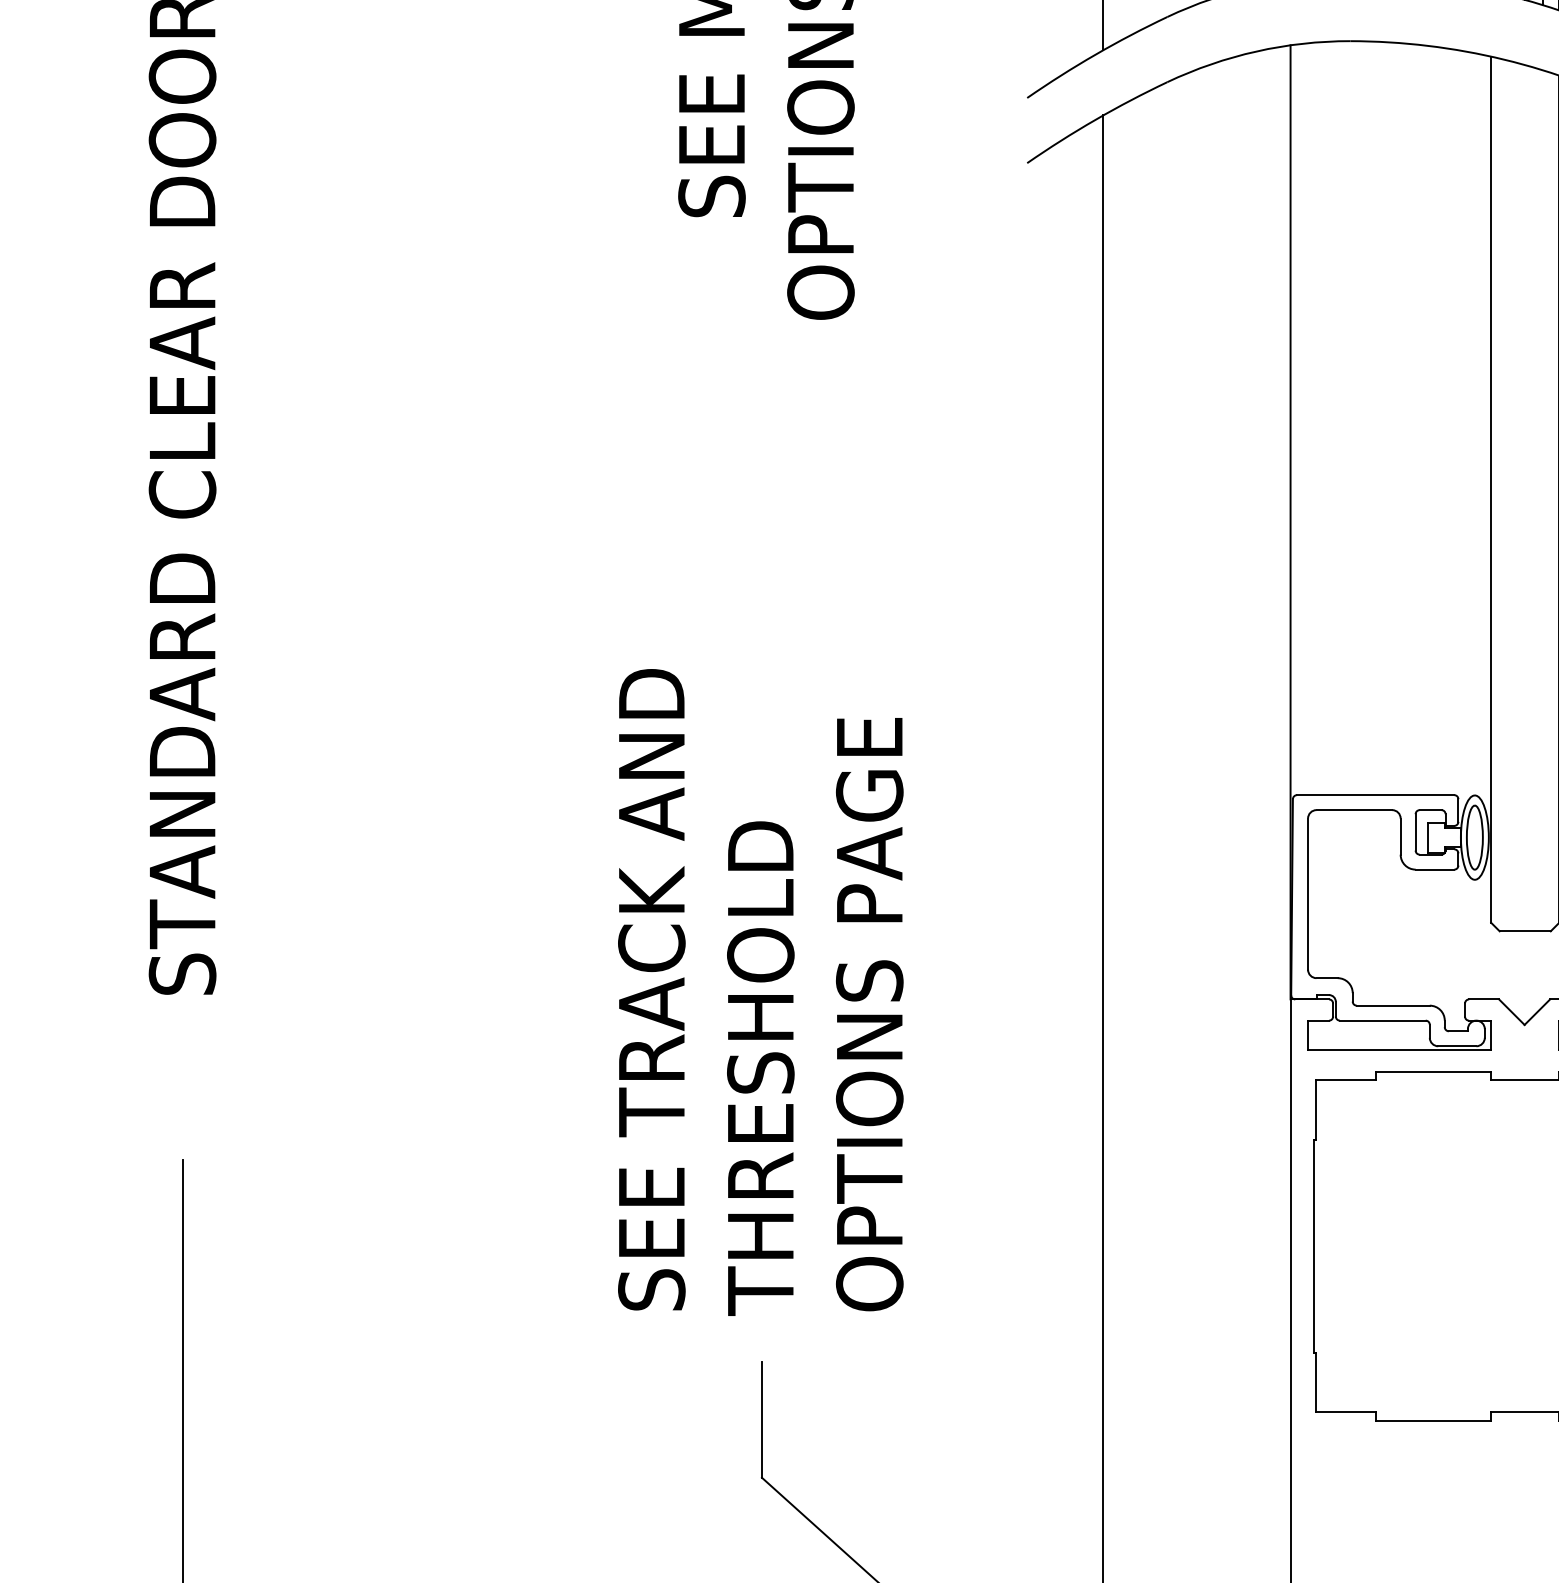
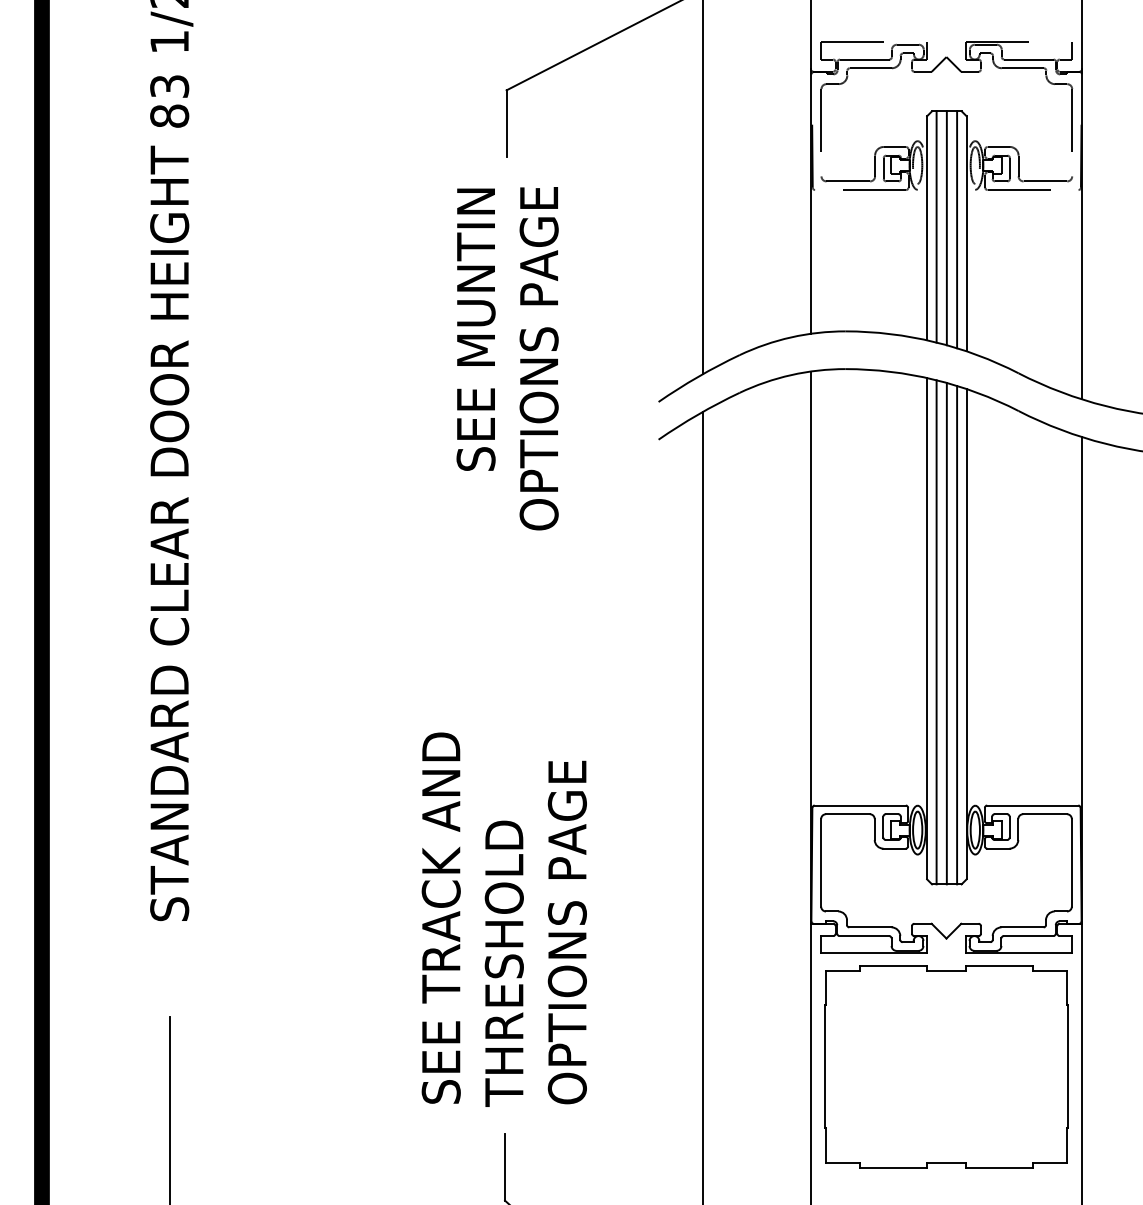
line: (1507, 496) -> (936, 632), added
line: (1524, 497) -> (946, 633), added
line: (1543, 499) -> (957, 634), added

